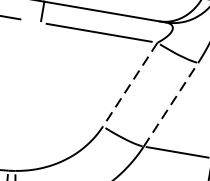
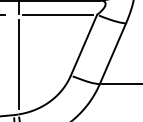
line: (129, 84) -> (83, 45), dashed -> solid
line: (27, 96) -> (18, 64), added
line: (171, 104) -> (113, 53), dashed -> solid

